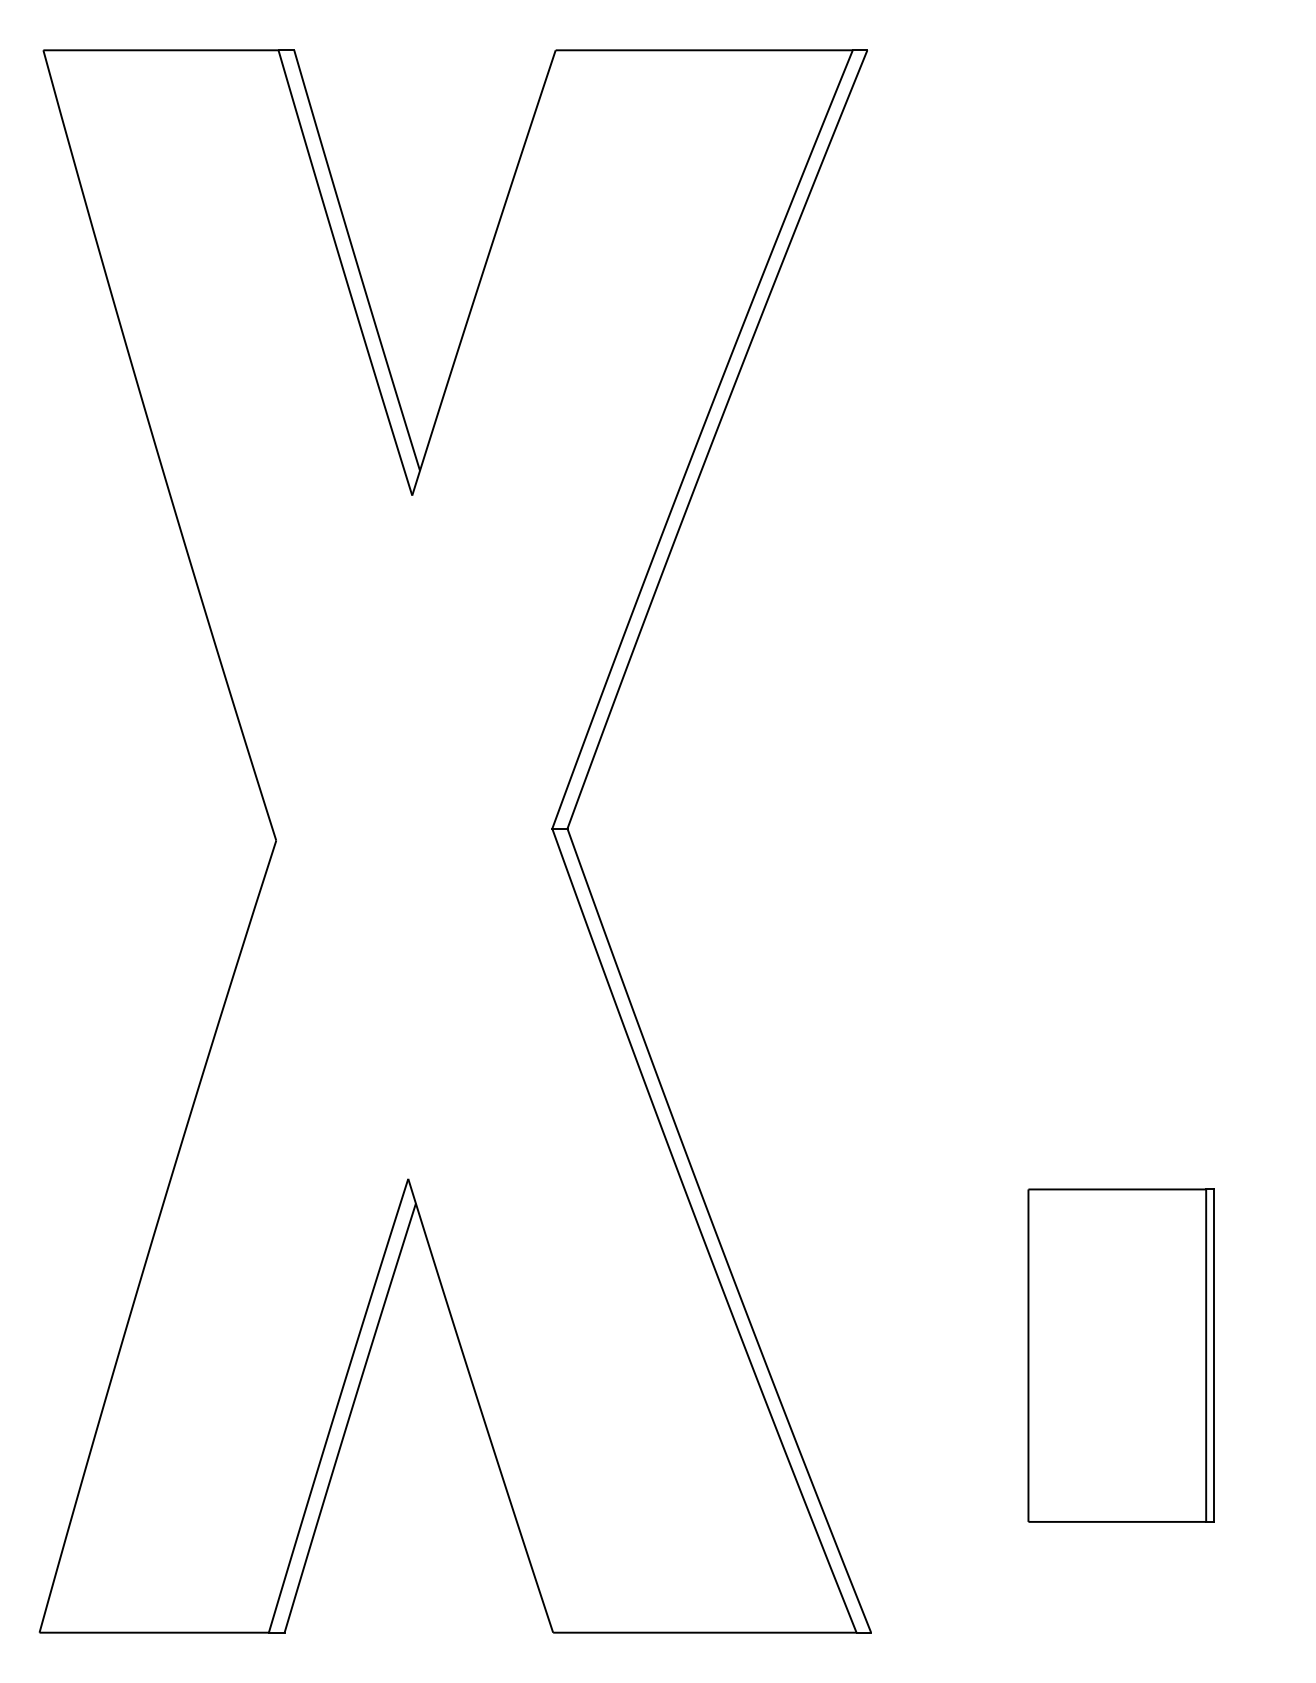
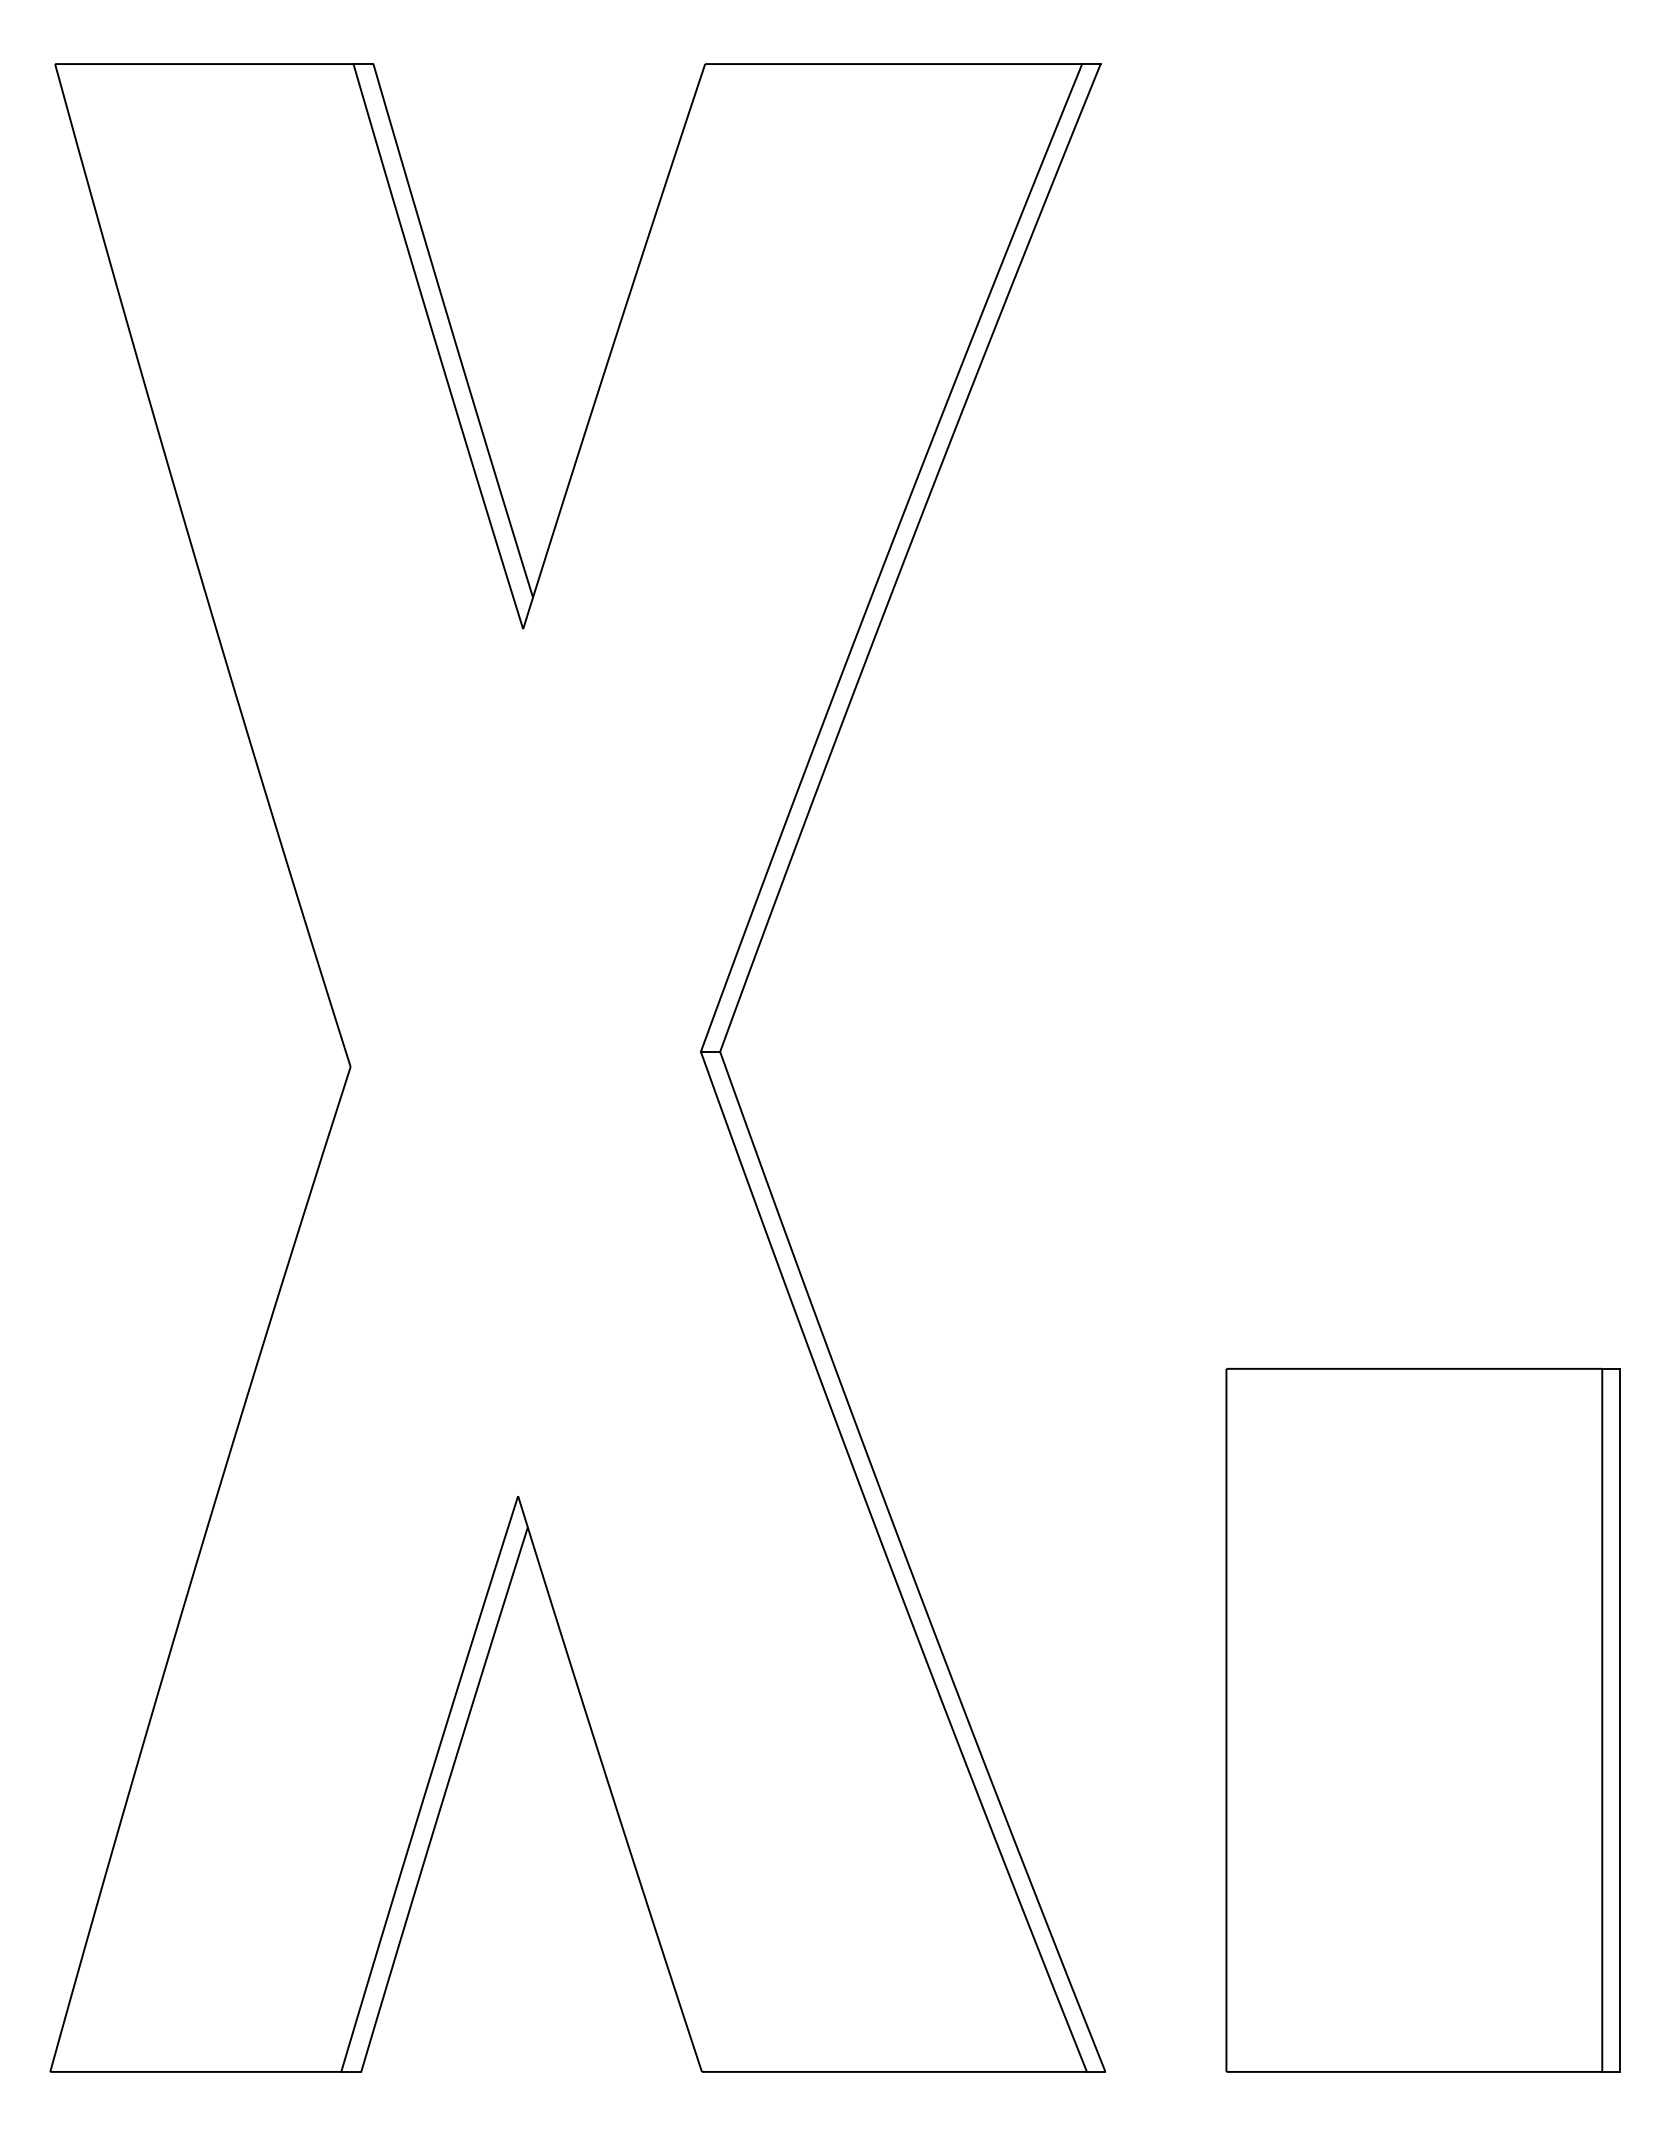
part: (1121, 1355) -> (1422, 1720), size x1.67

